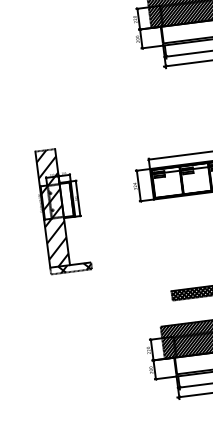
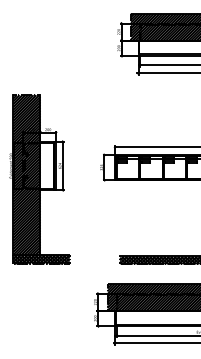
part: (62, 210) -> (39, 179), size x1.67

